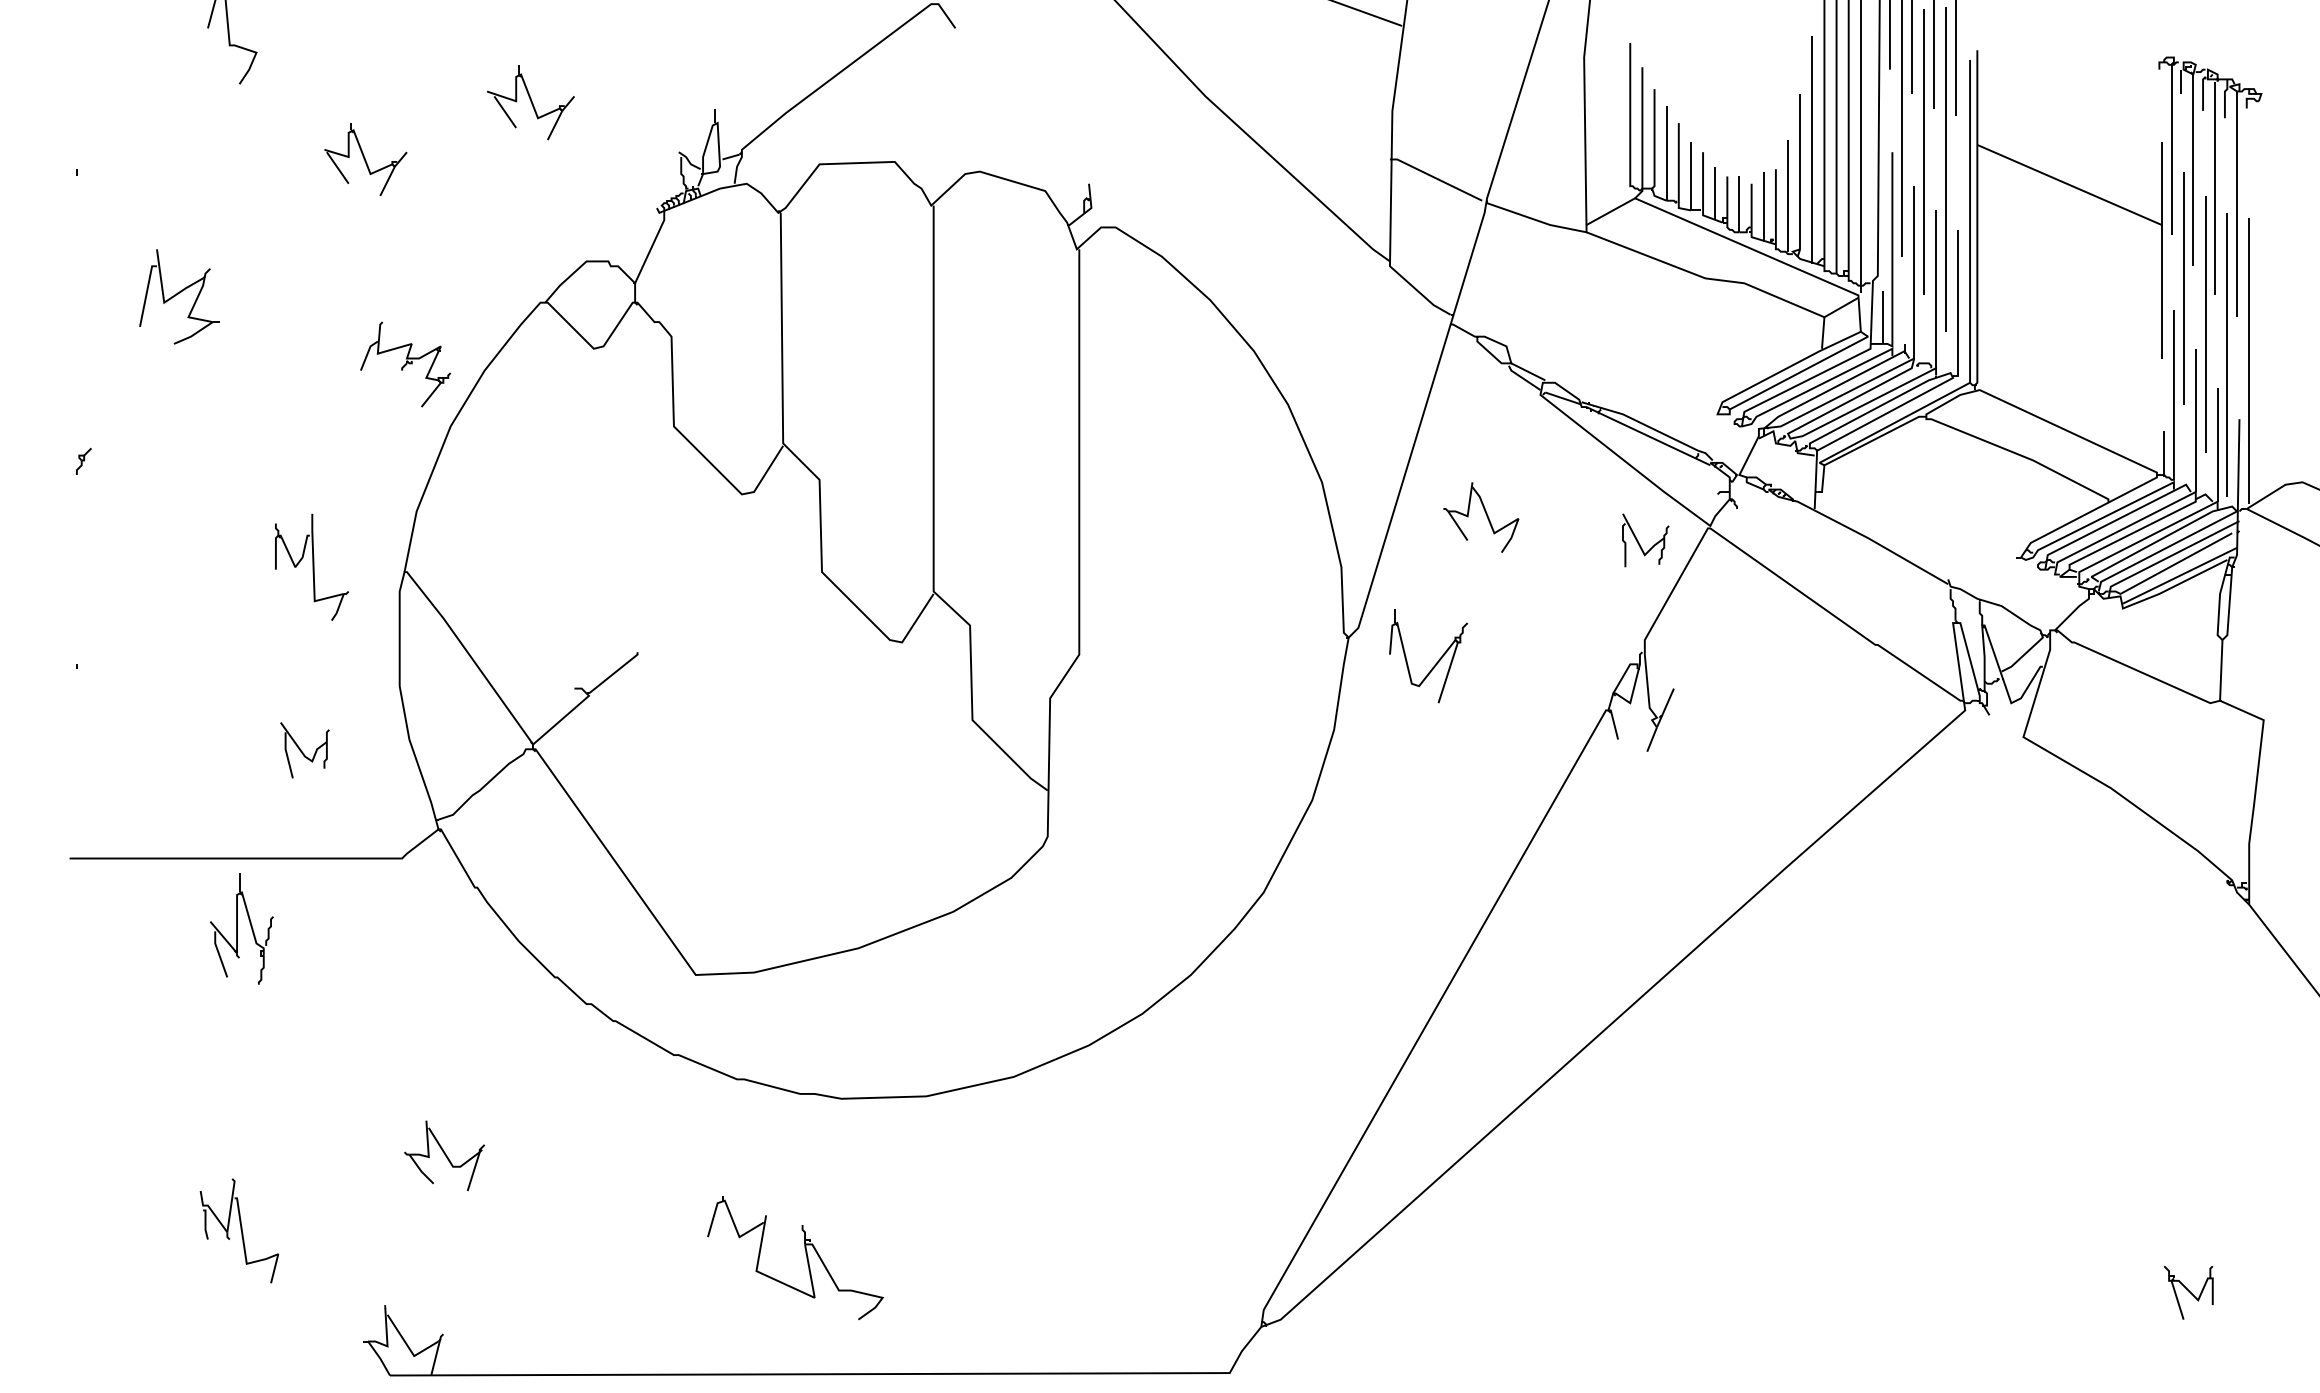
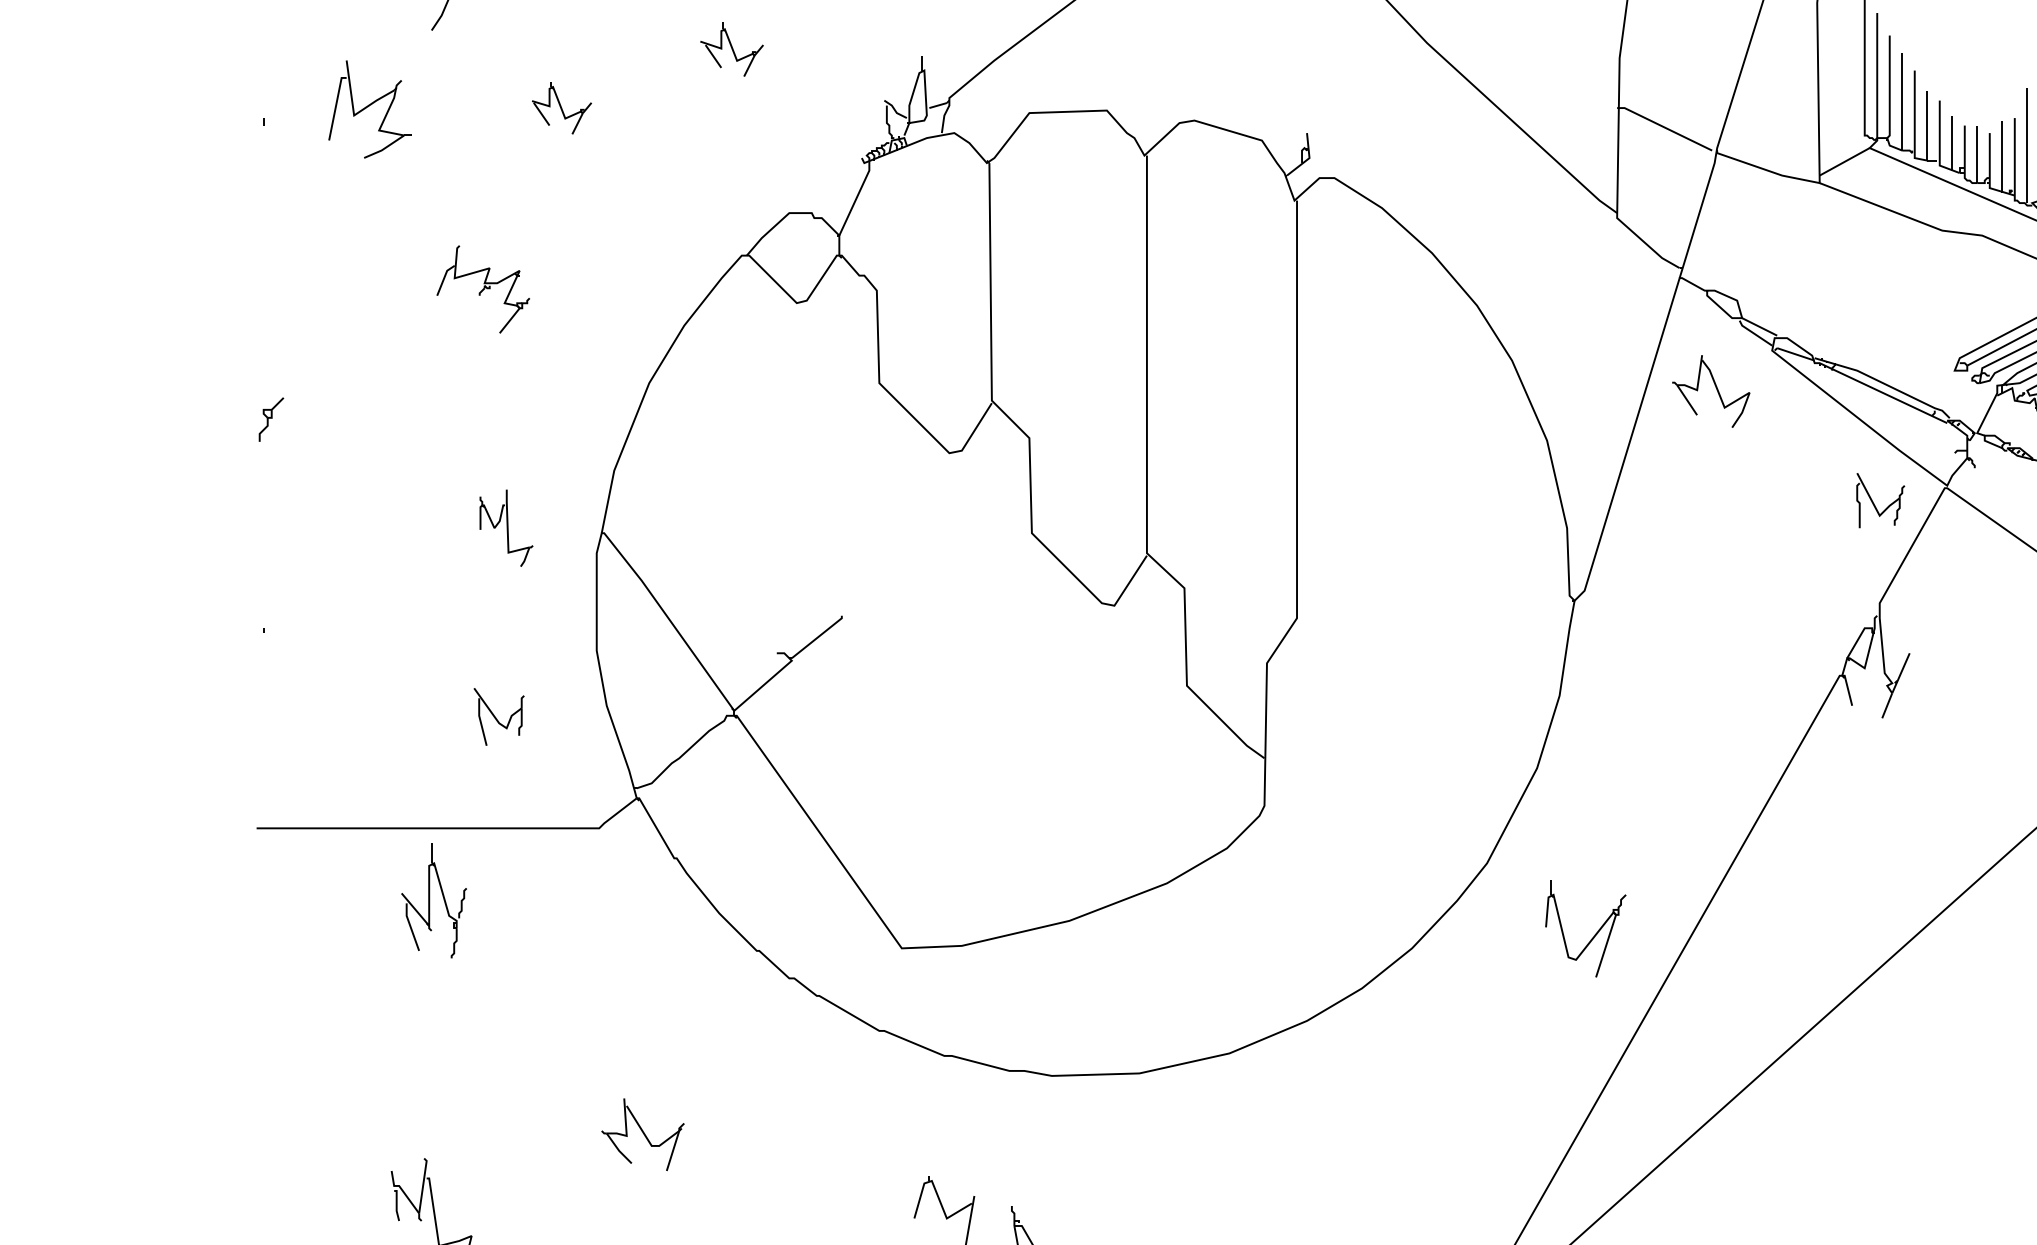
part: (530, 102) -> (731, 49), size x0.7
part: (365, 159) -> (561, 108), size x0.7
part: (179, 296) -> (369, 109), moved
part: (405, 364) -> (483, 289), moved
part: (83, 460) -> (270, 418), size x1.6
part: (1481, 517) -> (1711, 391), moved
part: (312, 566) -> (506, 527), size x0.7
part: (1435, 663) -> (1592, 936), moved

